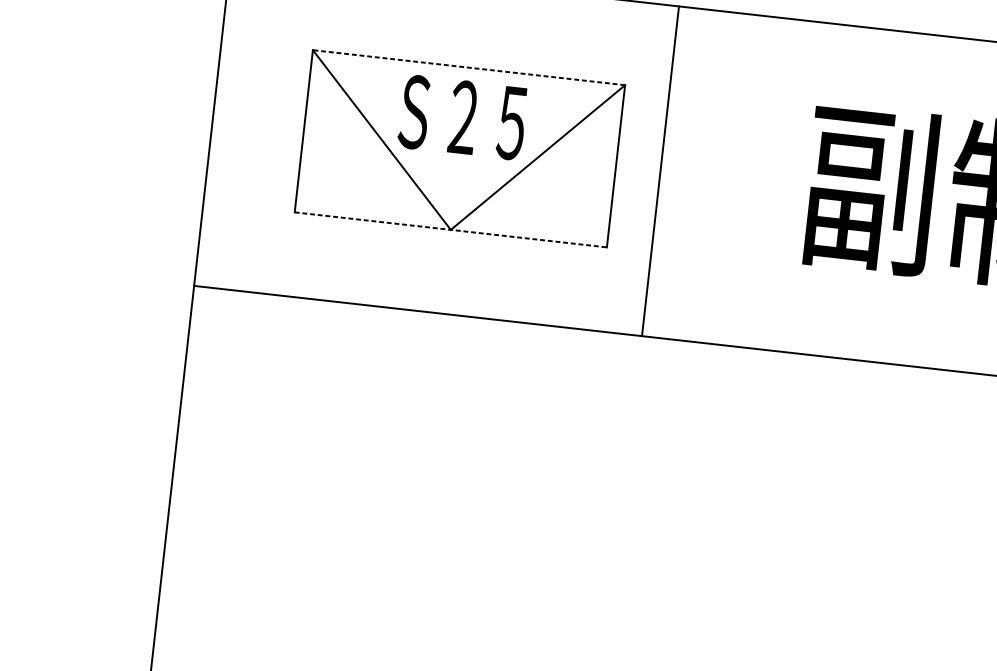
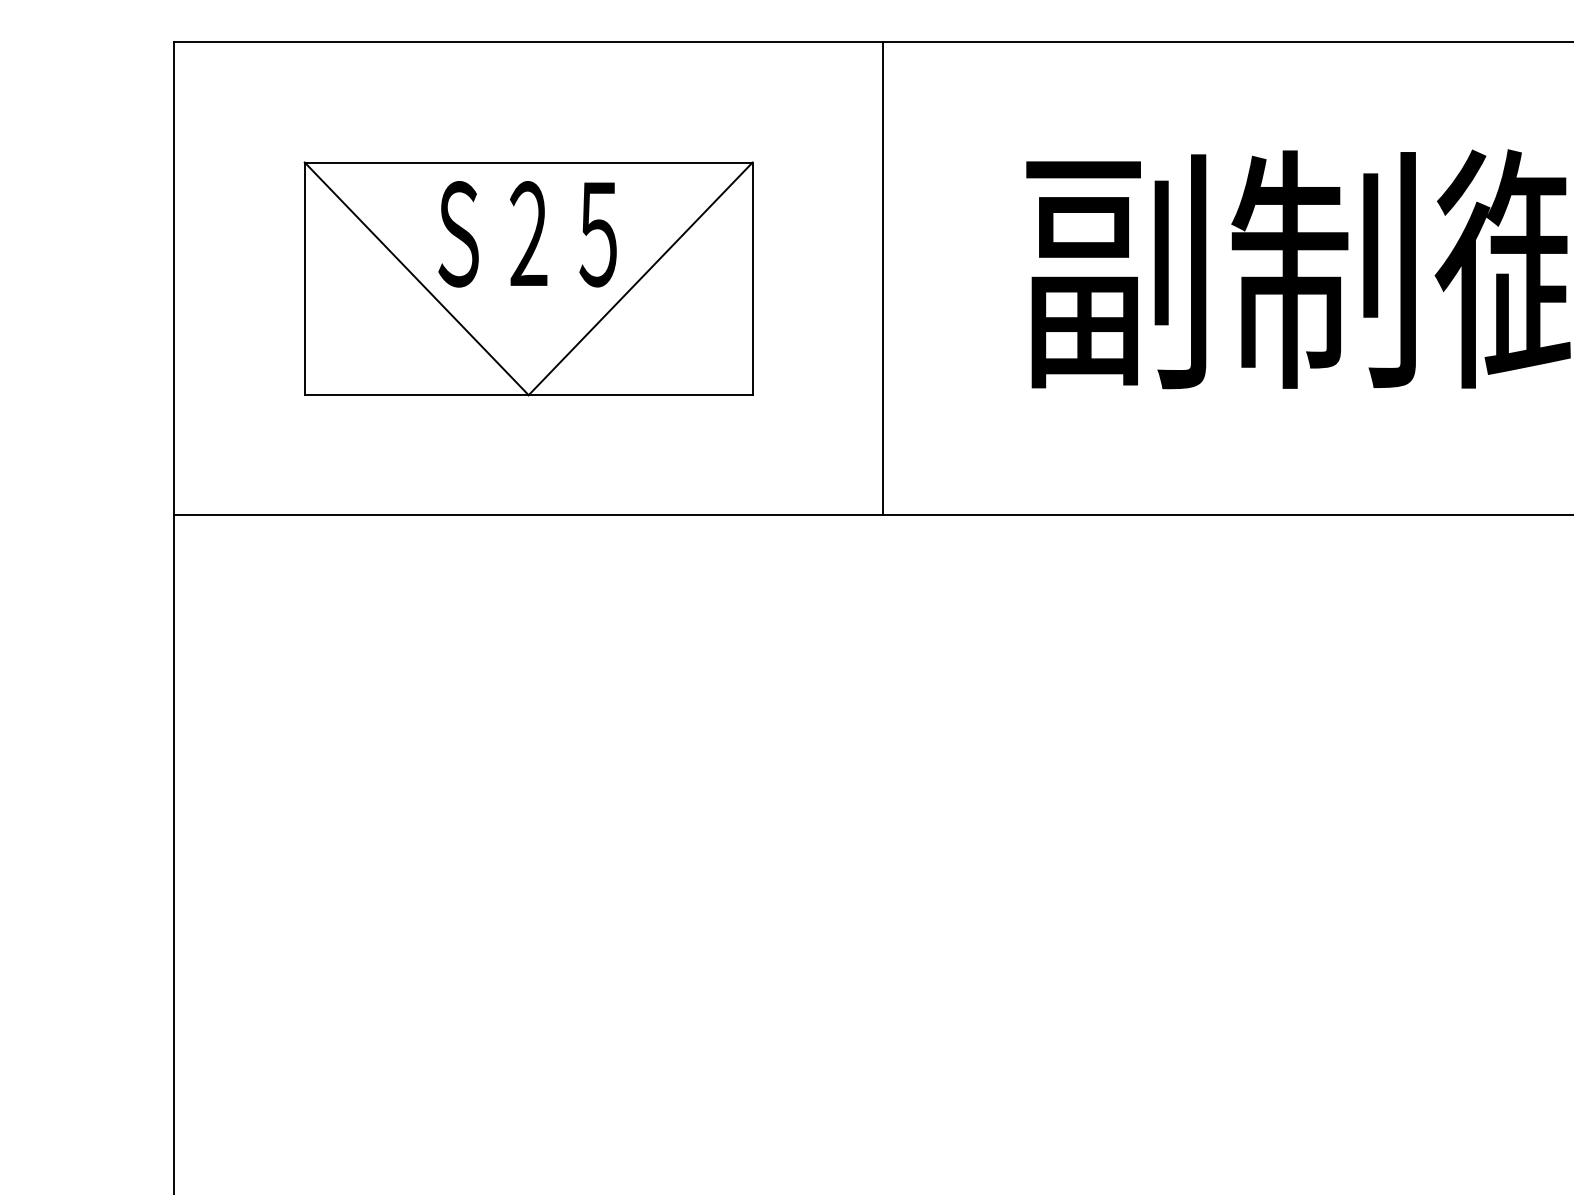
line: (468, 67) -> (528, 162), dashed -> solid
line: (660, 171) -> (883, 278), moved
line: (450, 230) -> (528, 395), dashed -> solid

